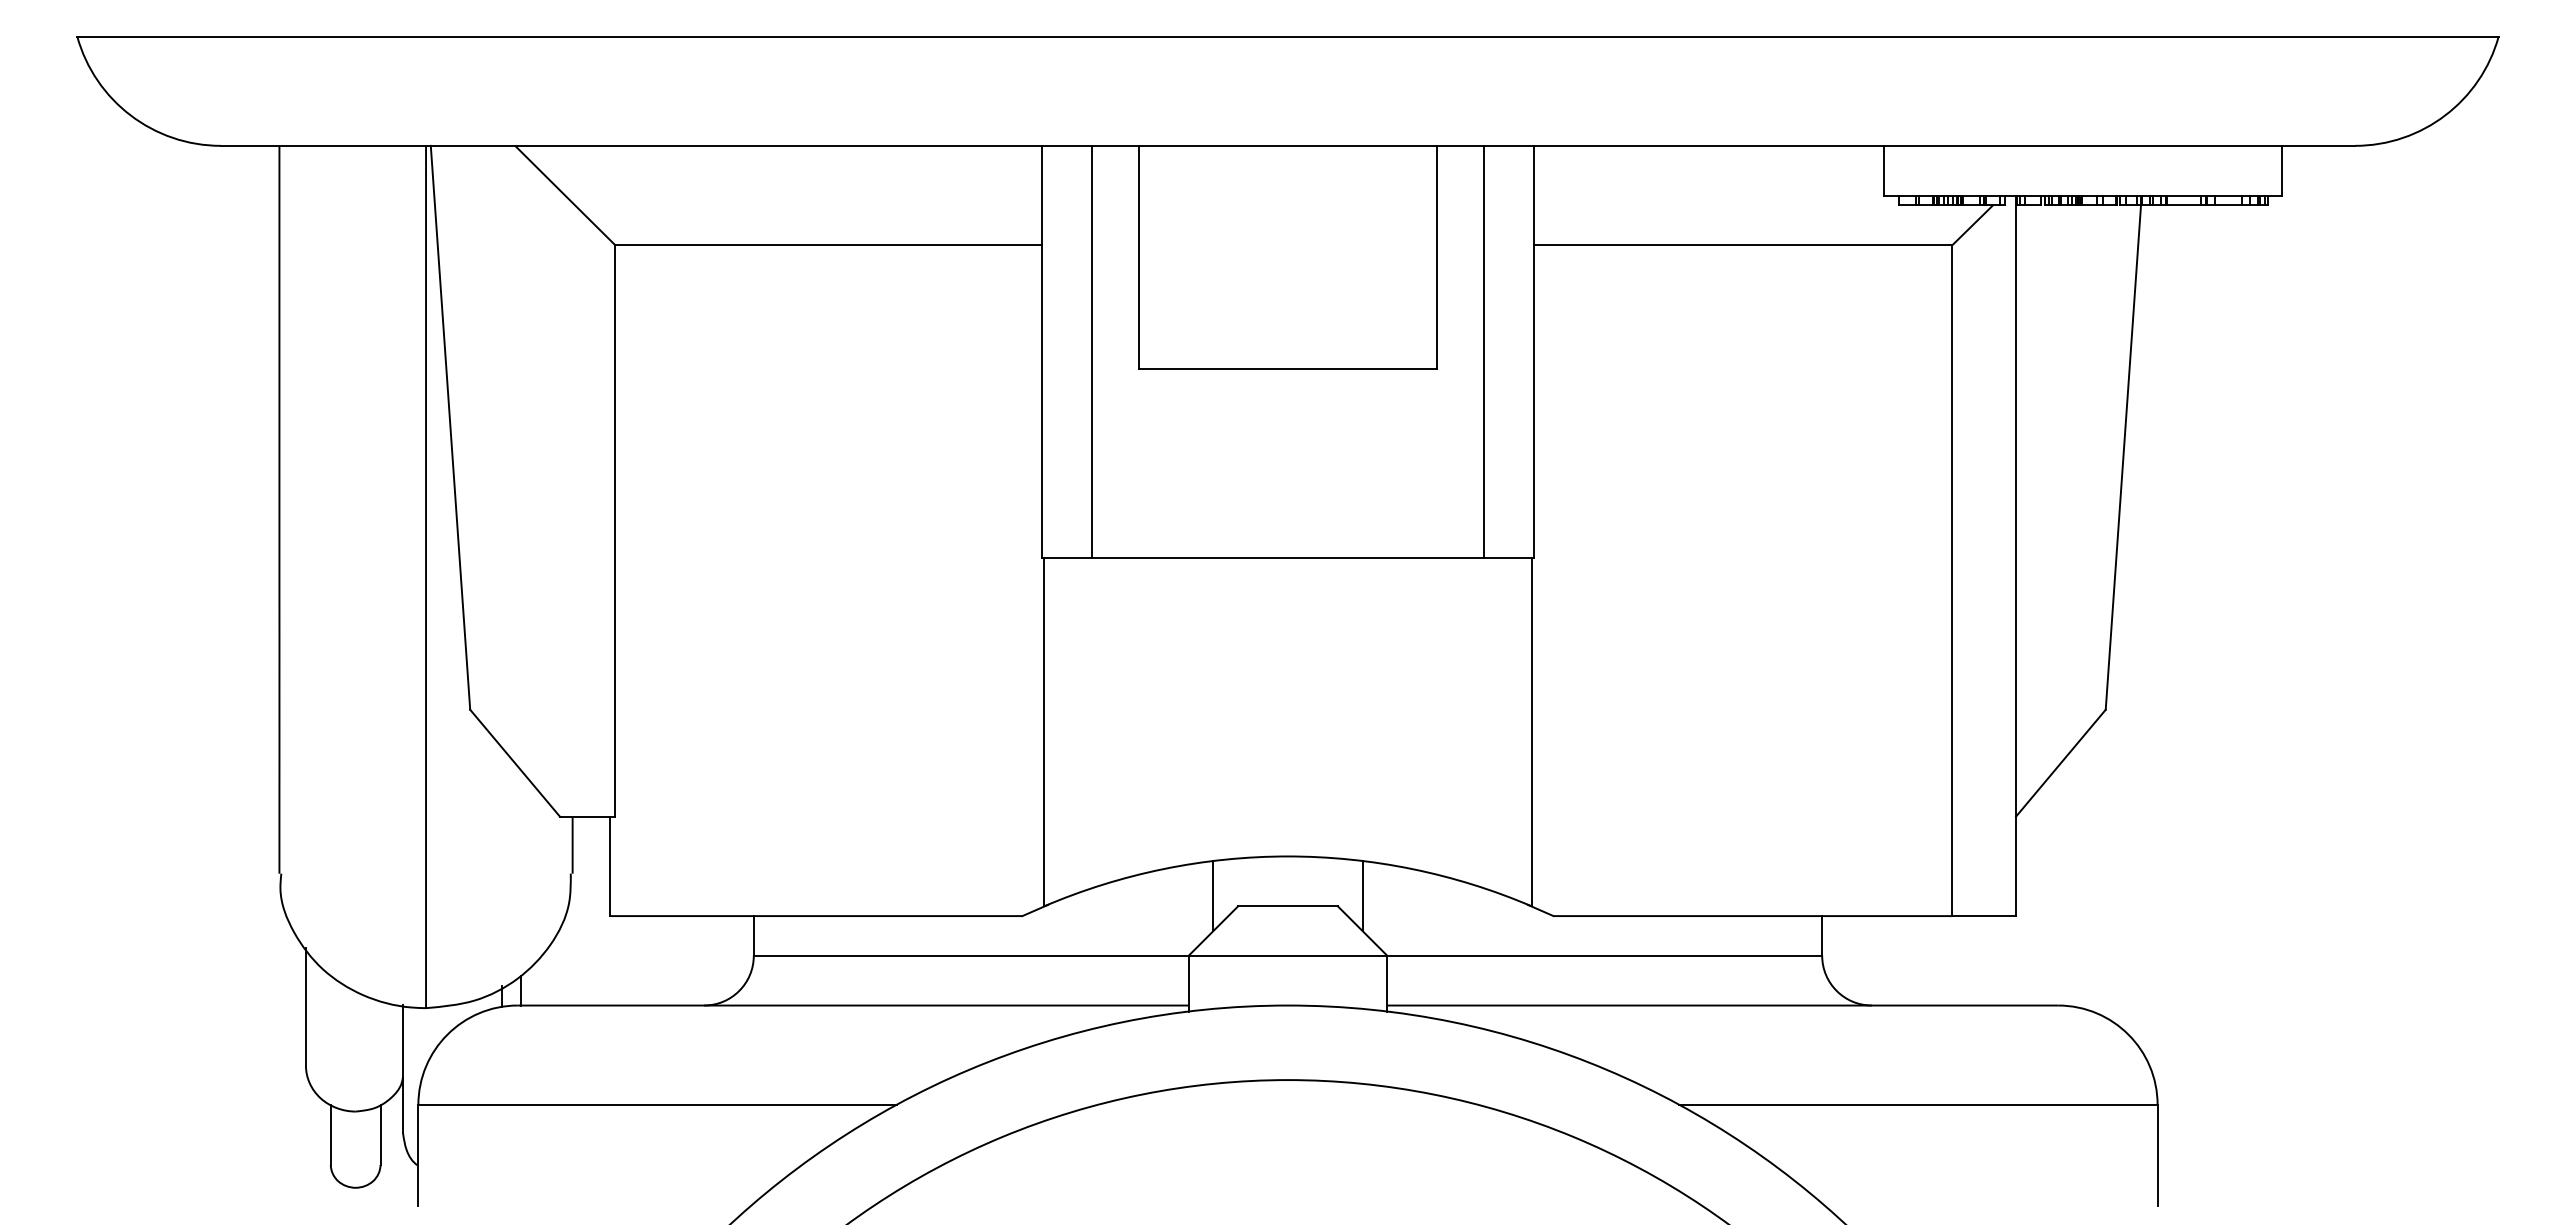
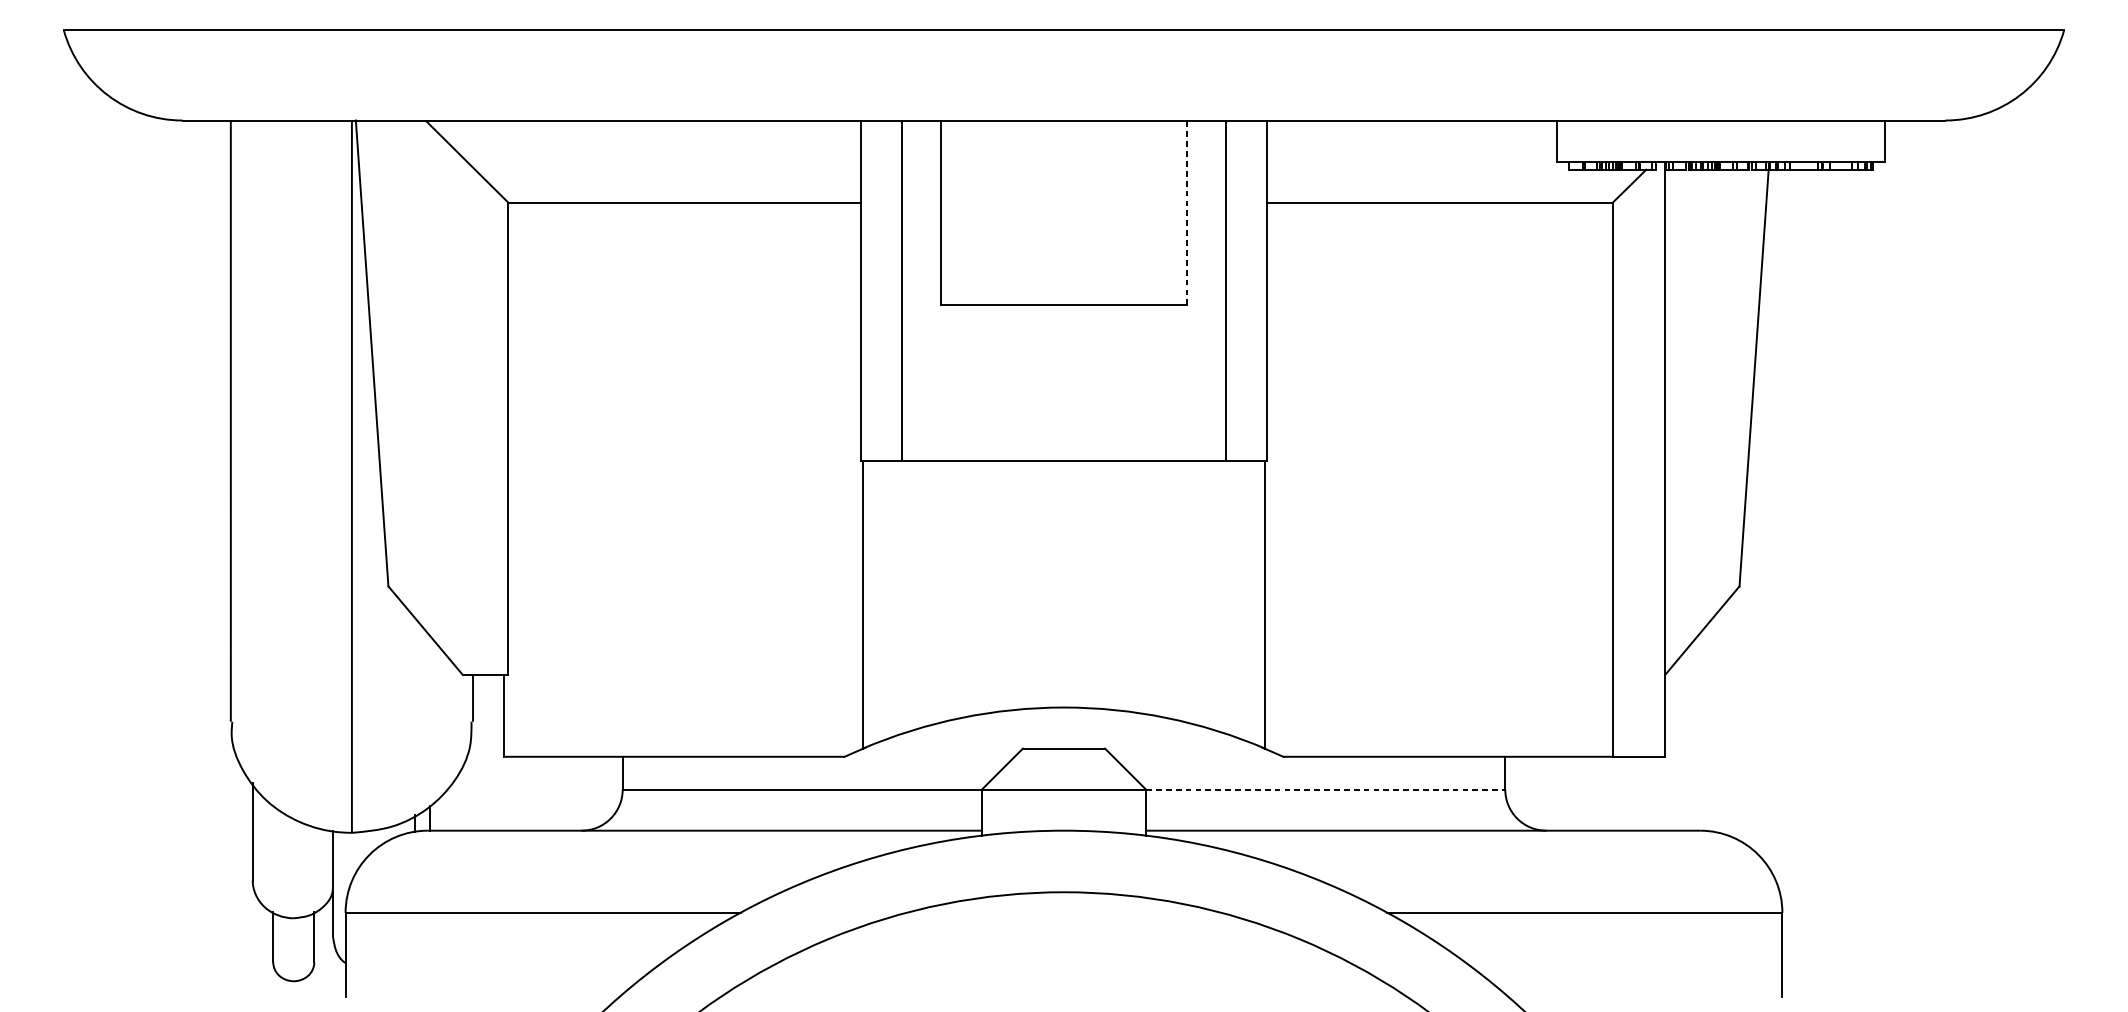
line: (1437, 257) -> (1187, 212), solid -> dashed
line: (1213, 896) -> (1002, 740), removed
line: (1362, 896) -> (1125, 740), removed
line: (1605, 955) -> (1326, 789), solid -> dashed

